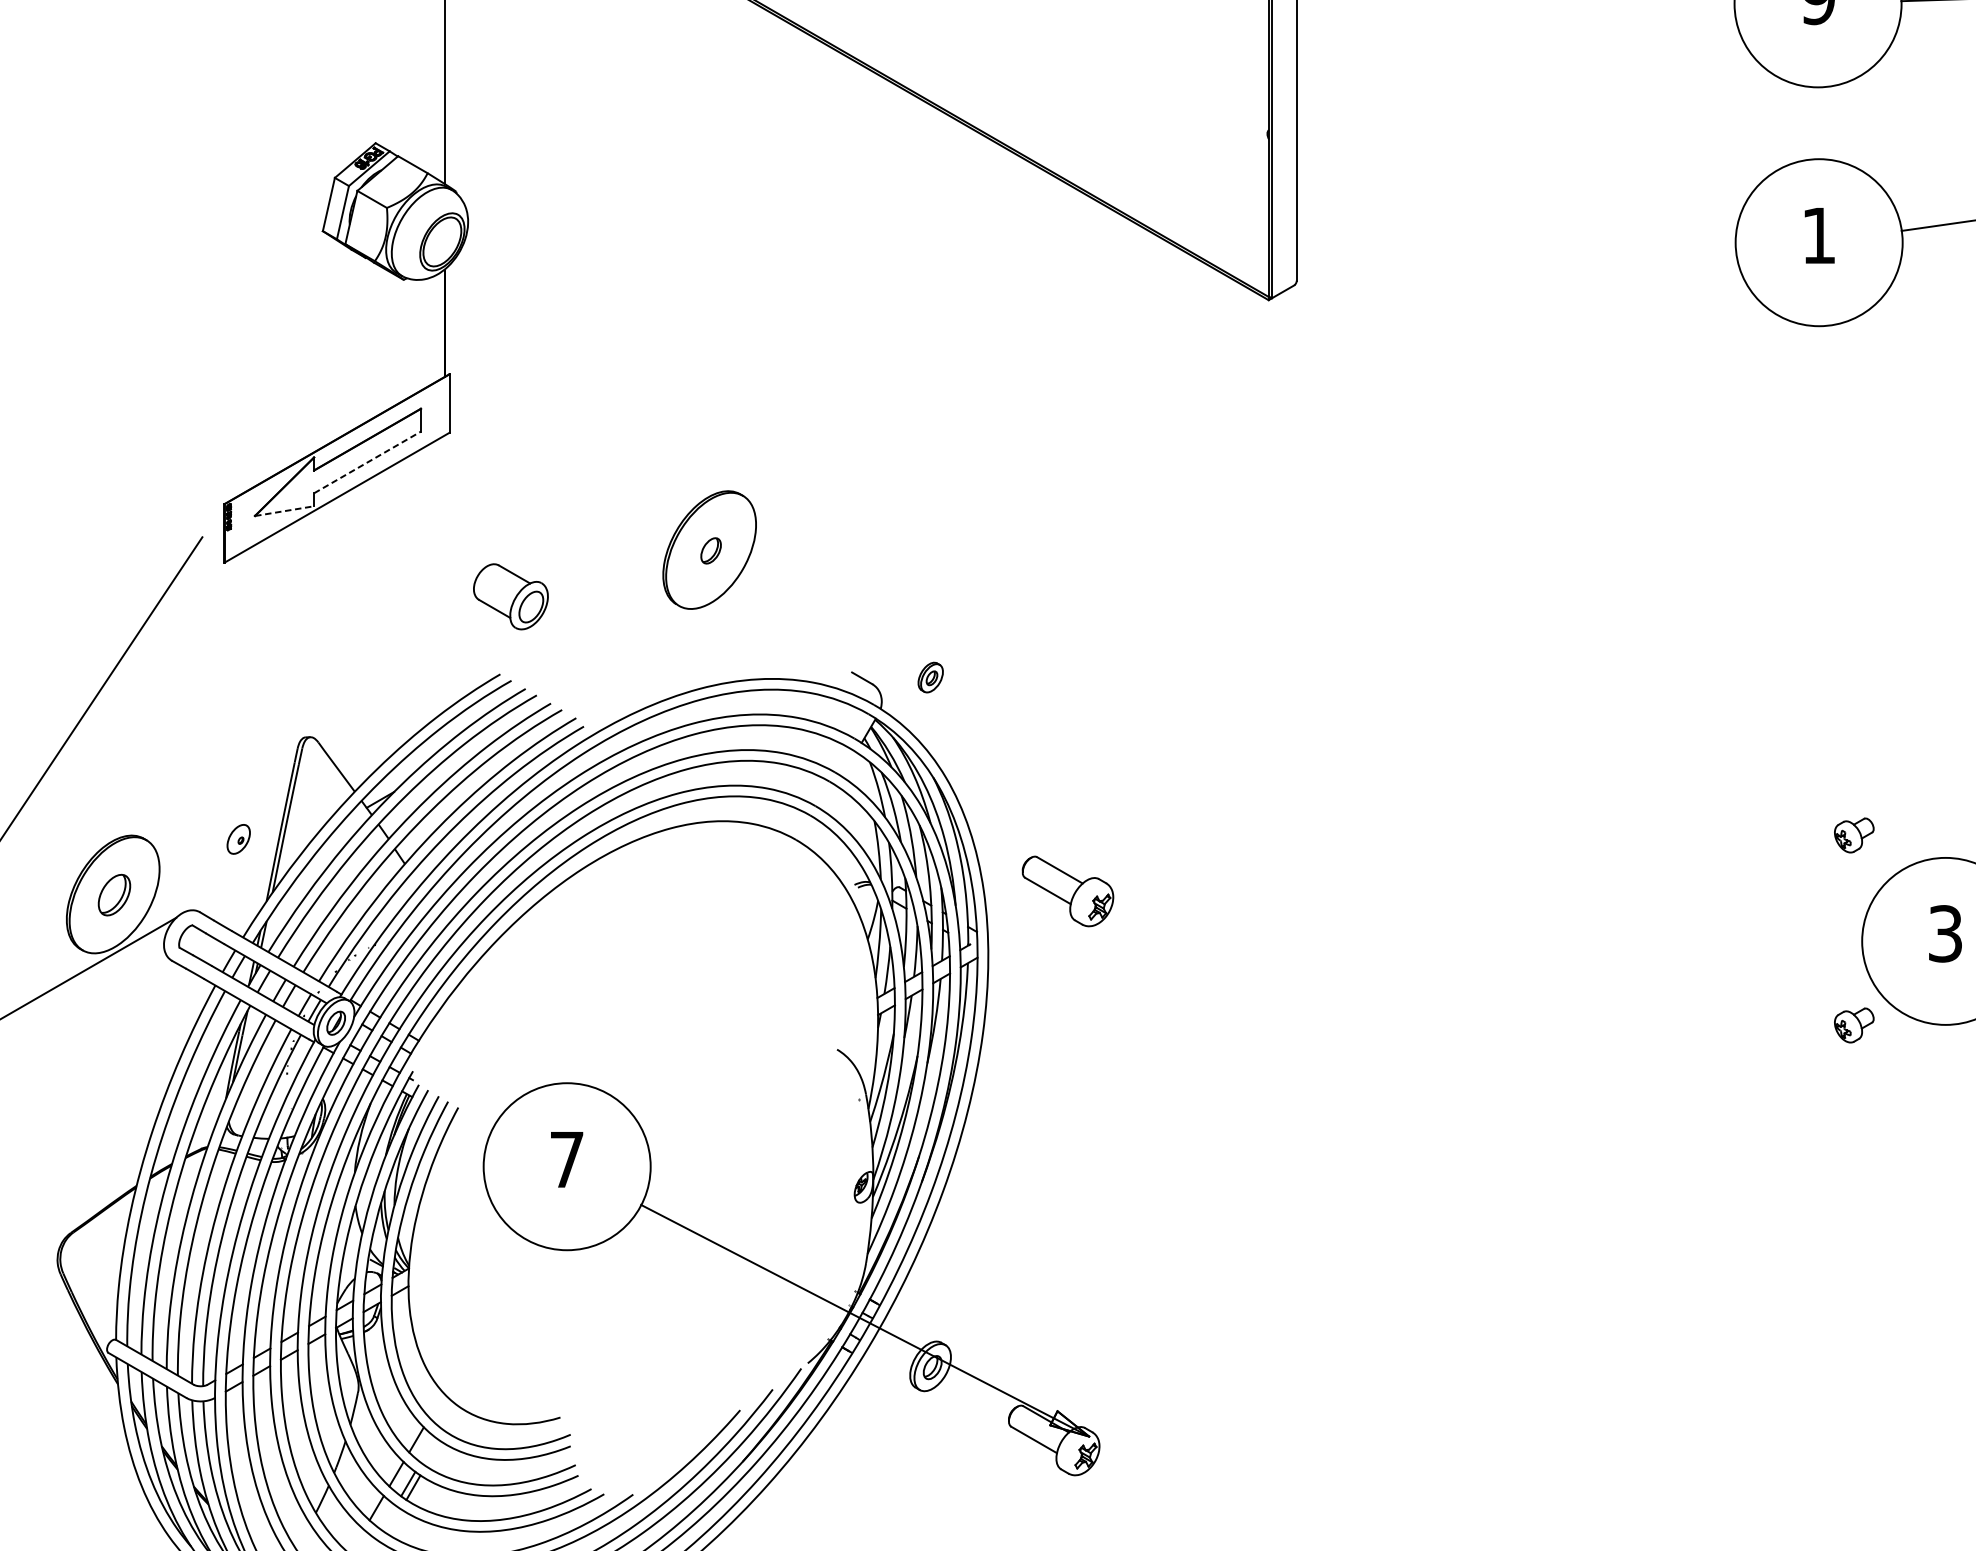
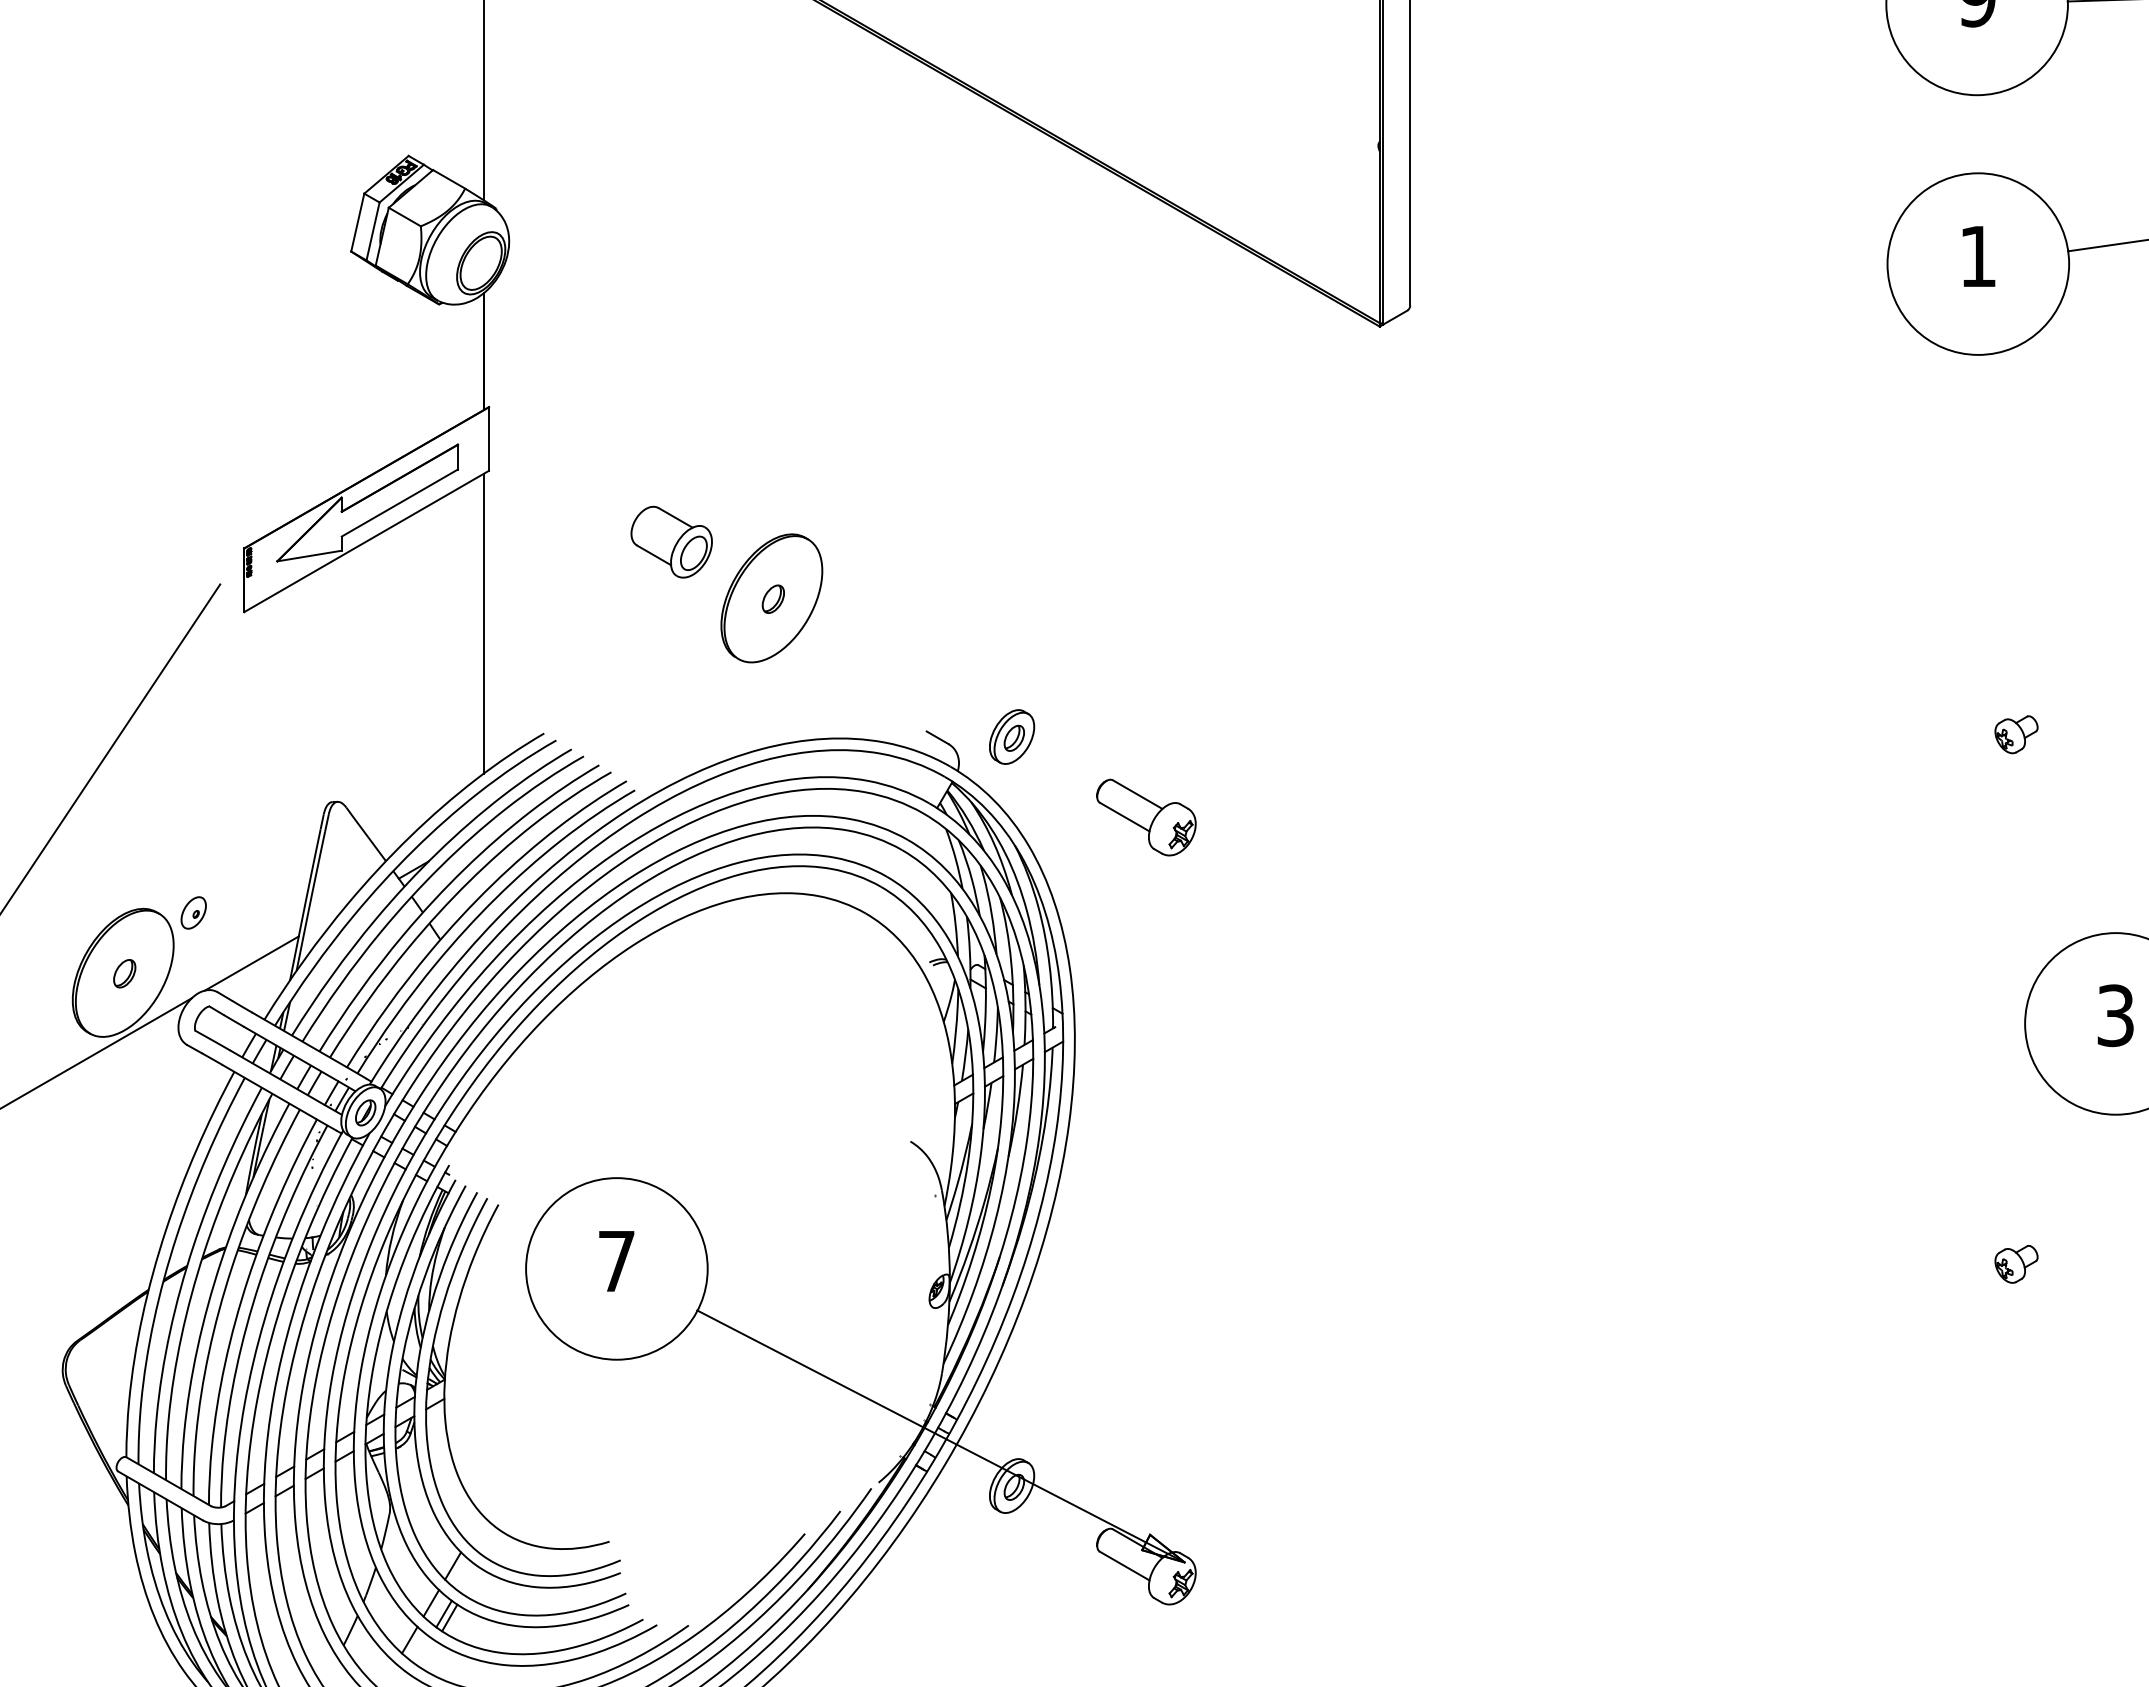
line: (368, 461) -> (400, 502), dashed -> solid
line: (284, 511) -> (309, 556), dashed -> solid
line: (444, 573) -> (483, 623), added
part: (510, 596) -> (671, 541), moved
part: (930, 677) -> (1012, 736), size x1.67
part: (1854, 835) -> (2016, 734), moved
part: (238, 838) -> (193, 912), moved
line: (231, 885) -> (251, 963), added
part: (1068, 891) -> (1146, 817), moved
part: (114, 895) -> (124, 973), size x0.62
part: (1854, 1025) -> (2016, 1264), moved

